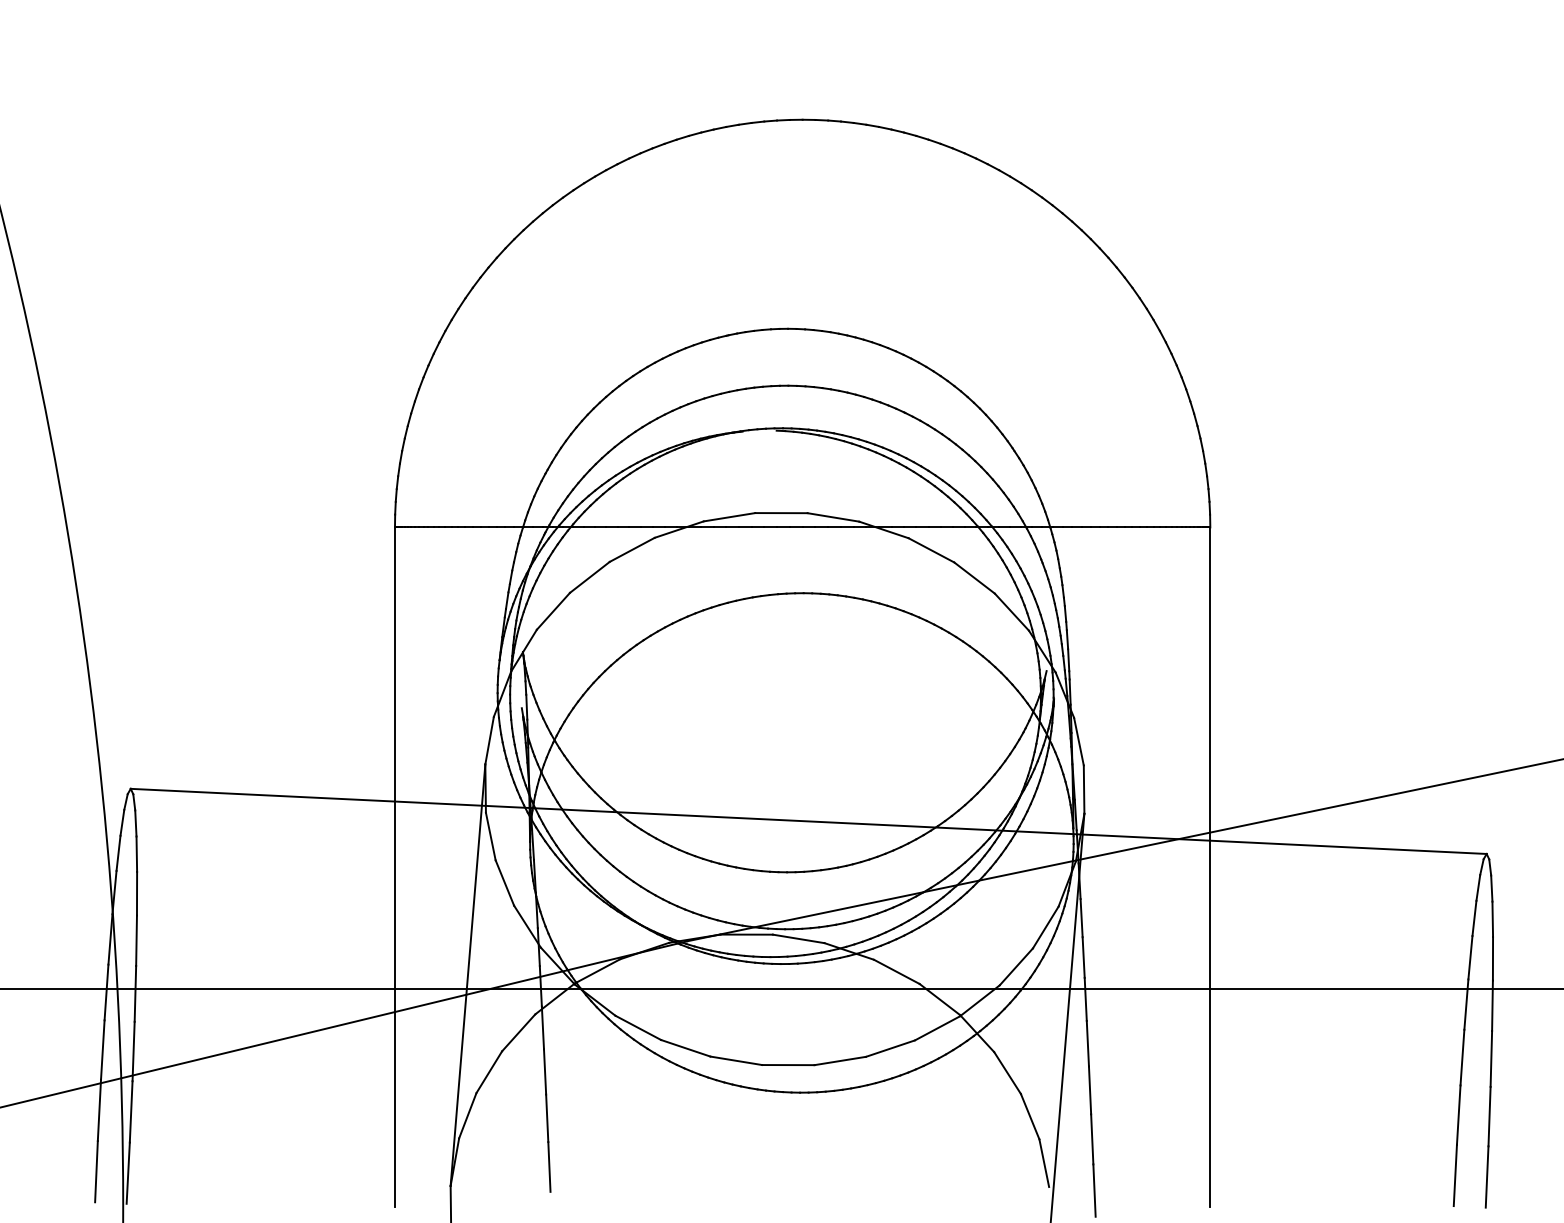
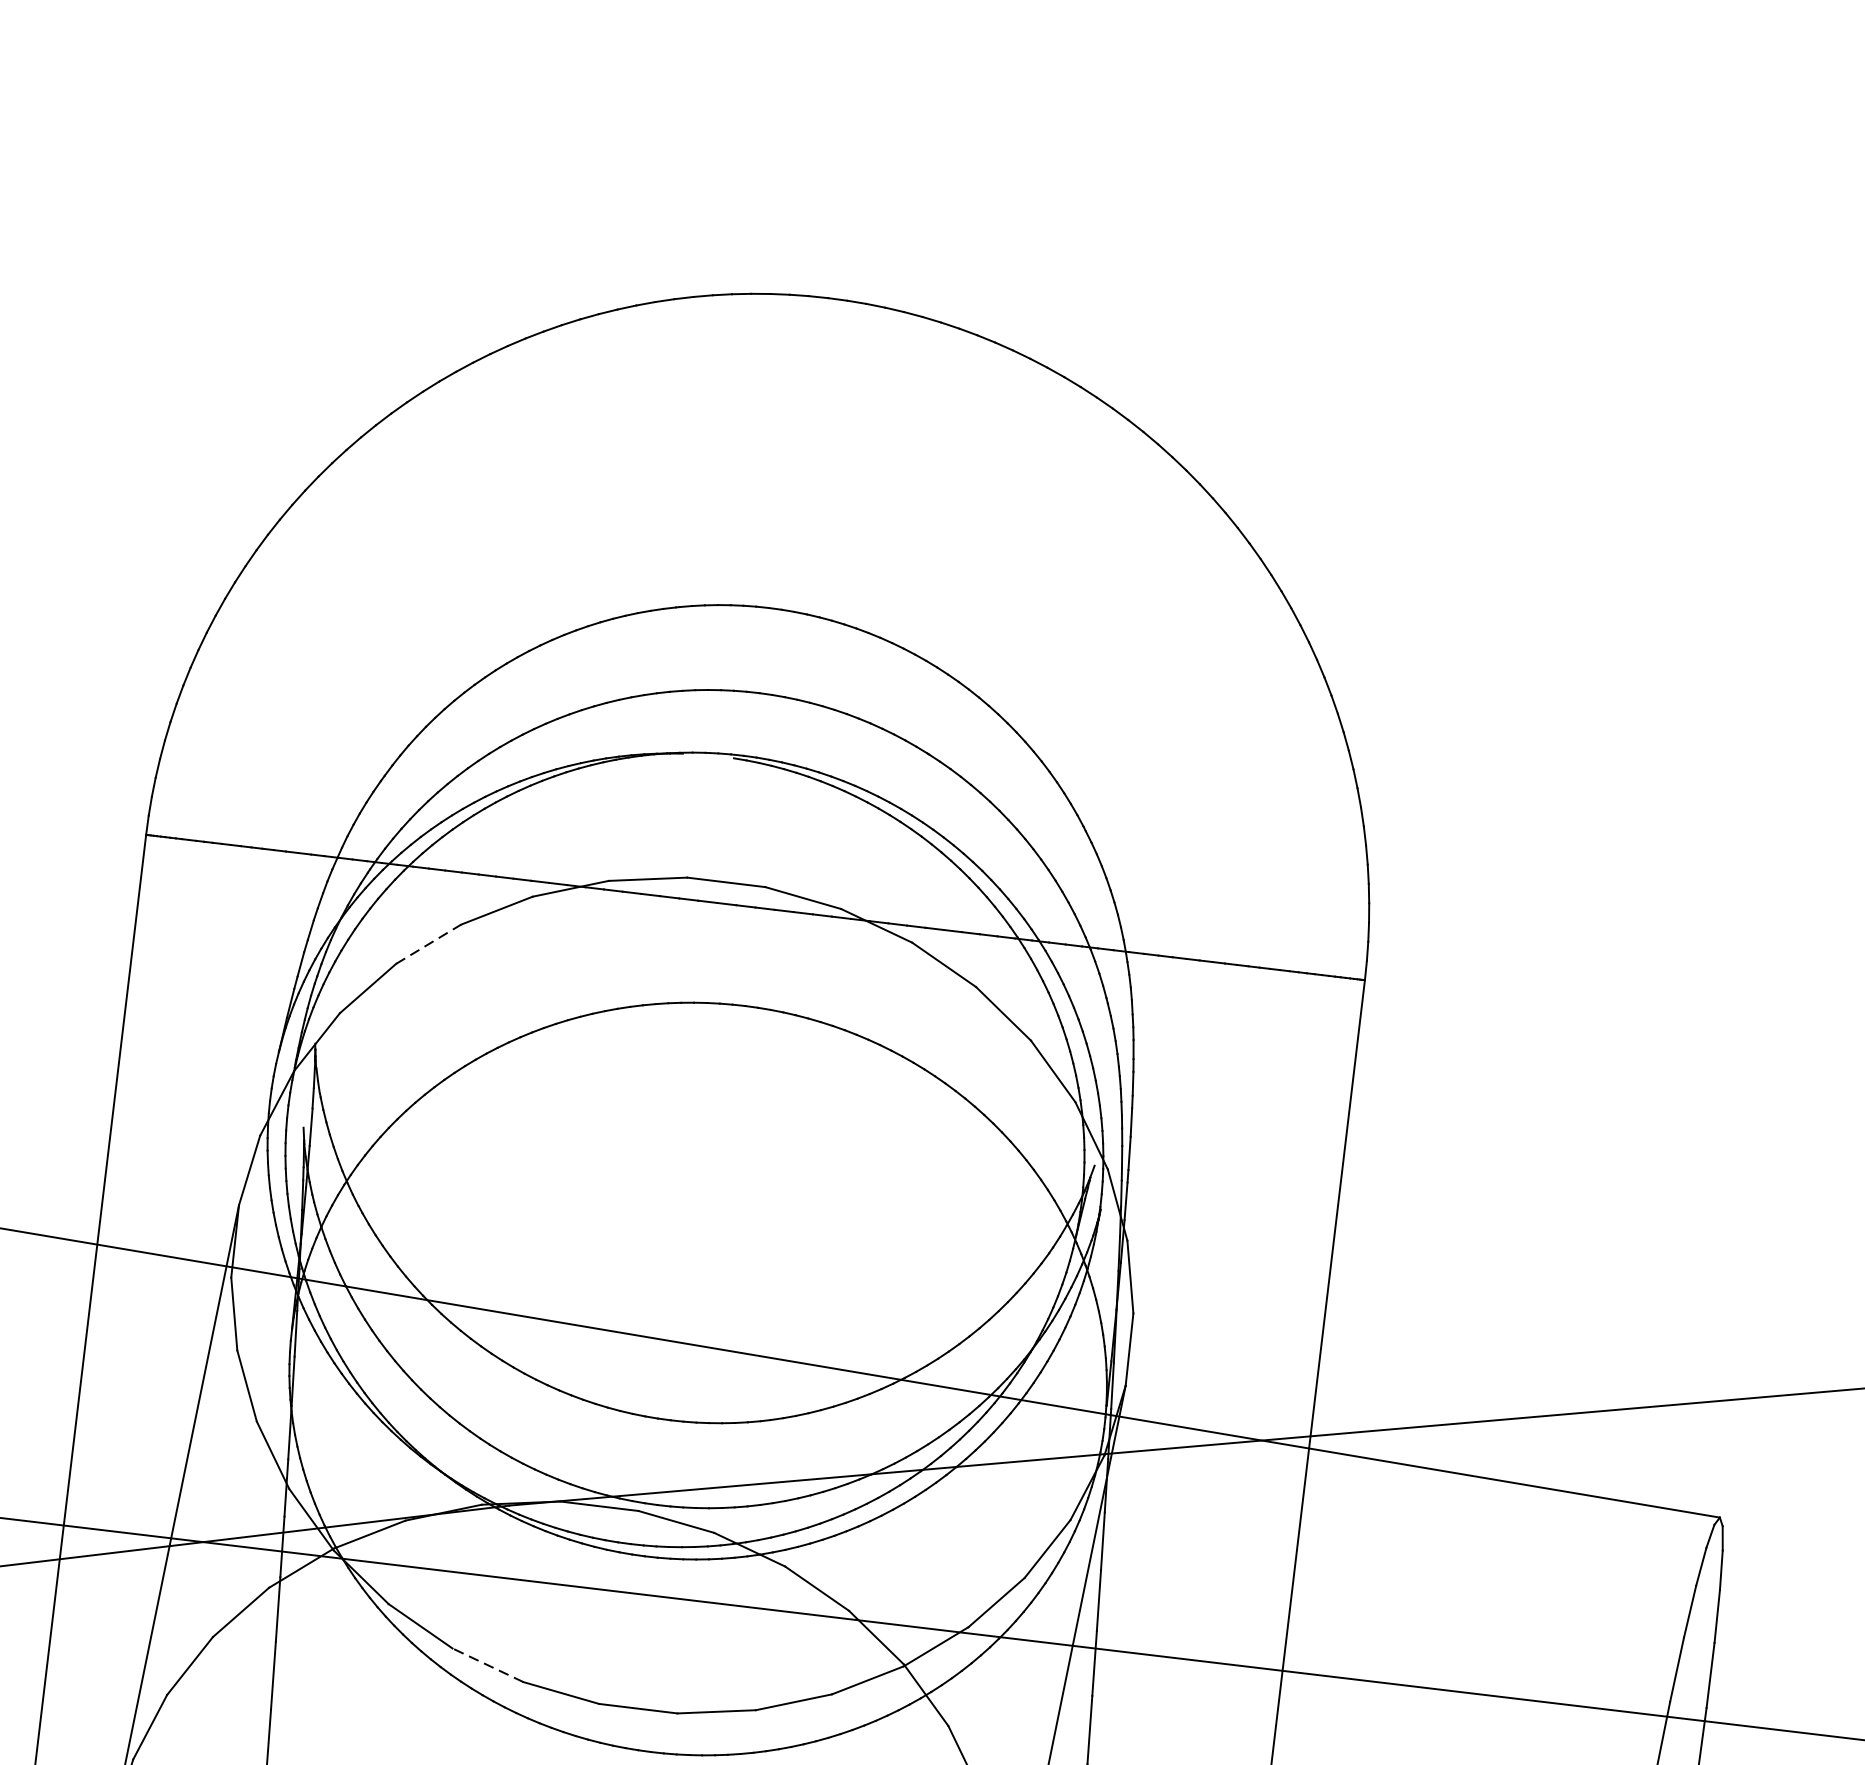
line: (590, 577) -> (429, 944), solid -> dashed
line: (685, 1048) -> (487, 1665), solid -> dashed

